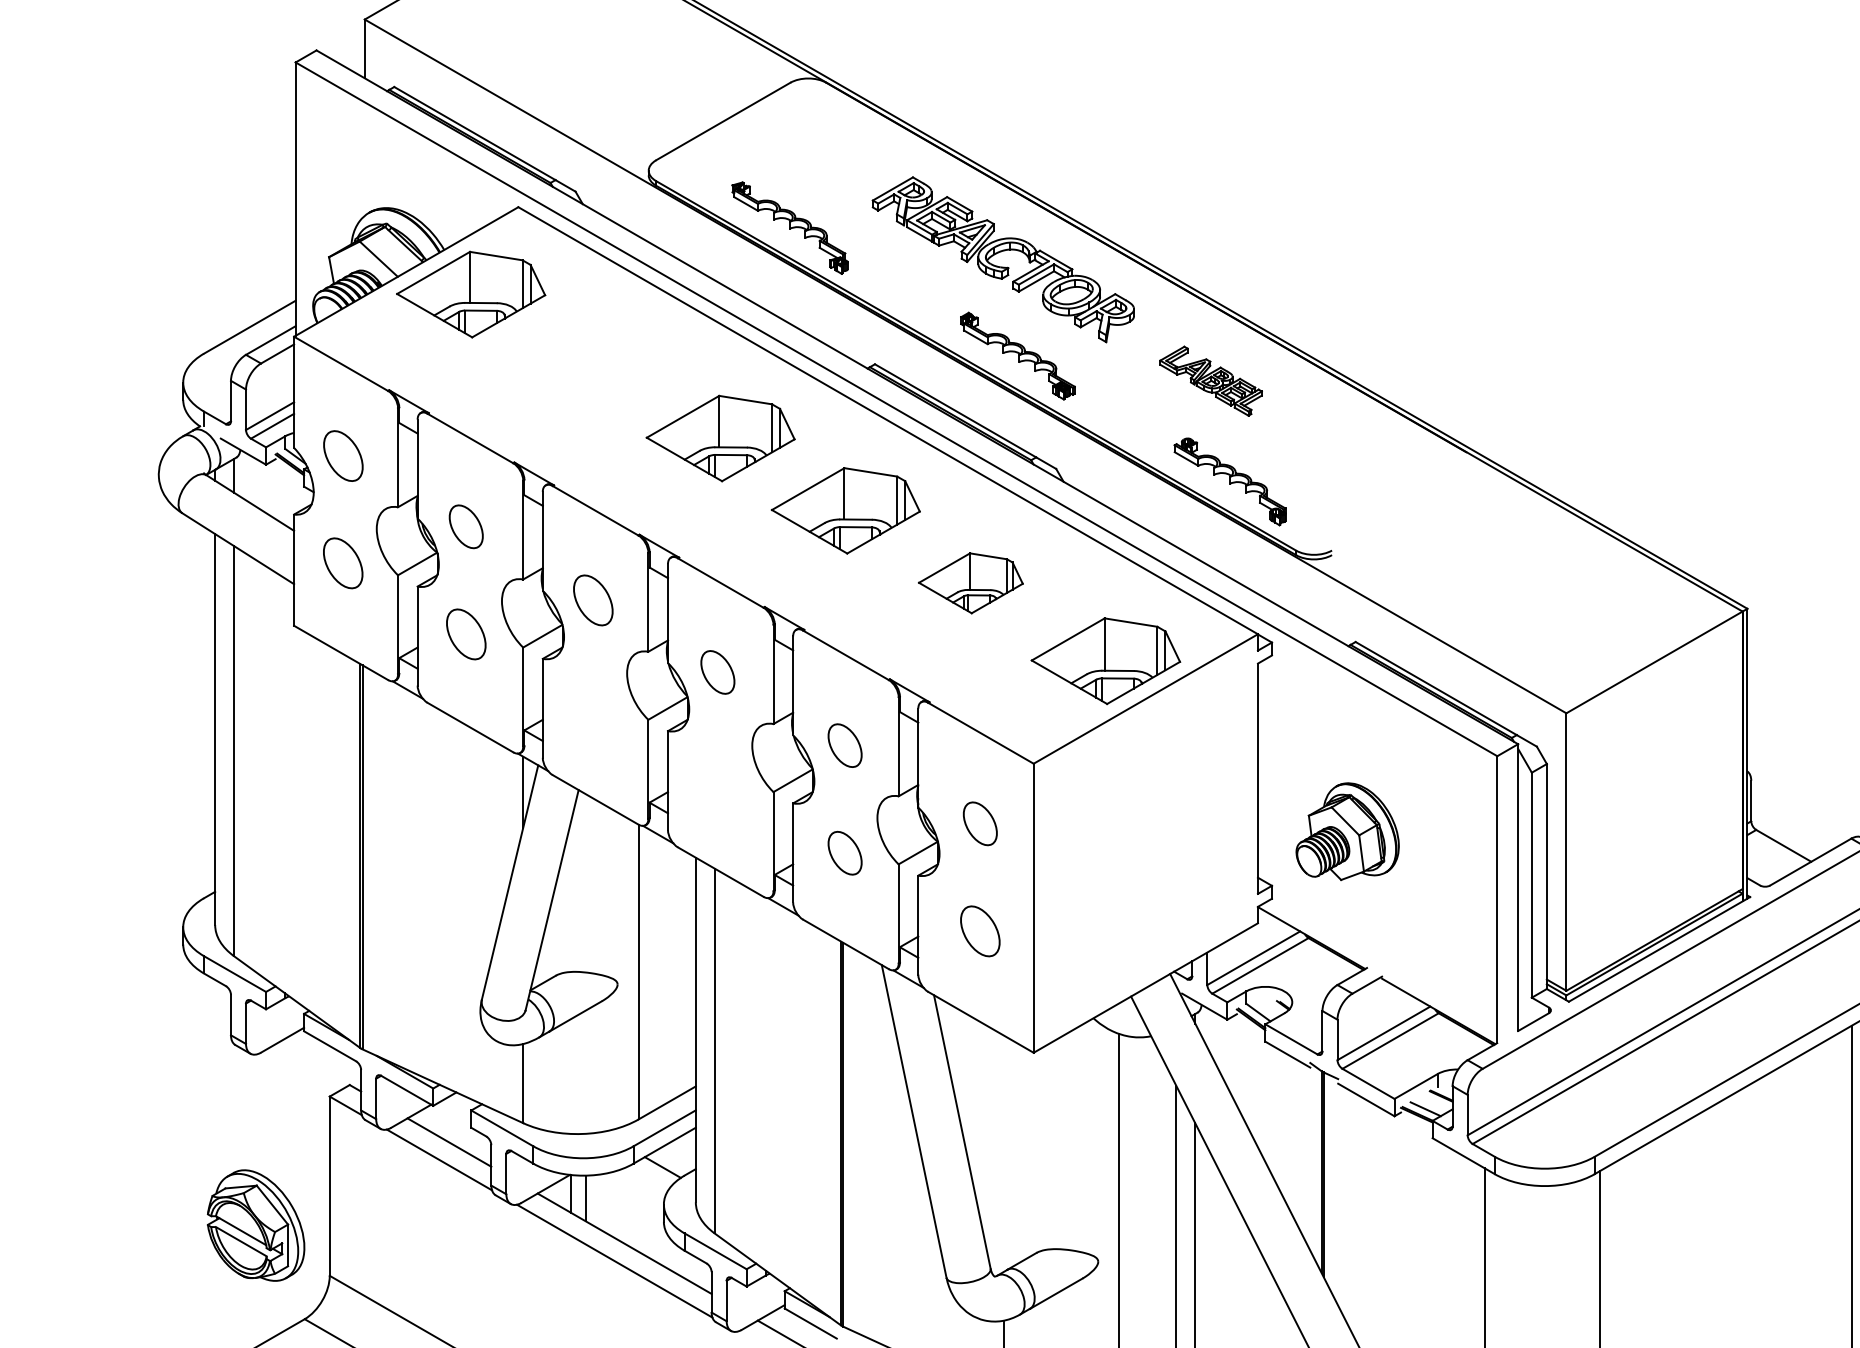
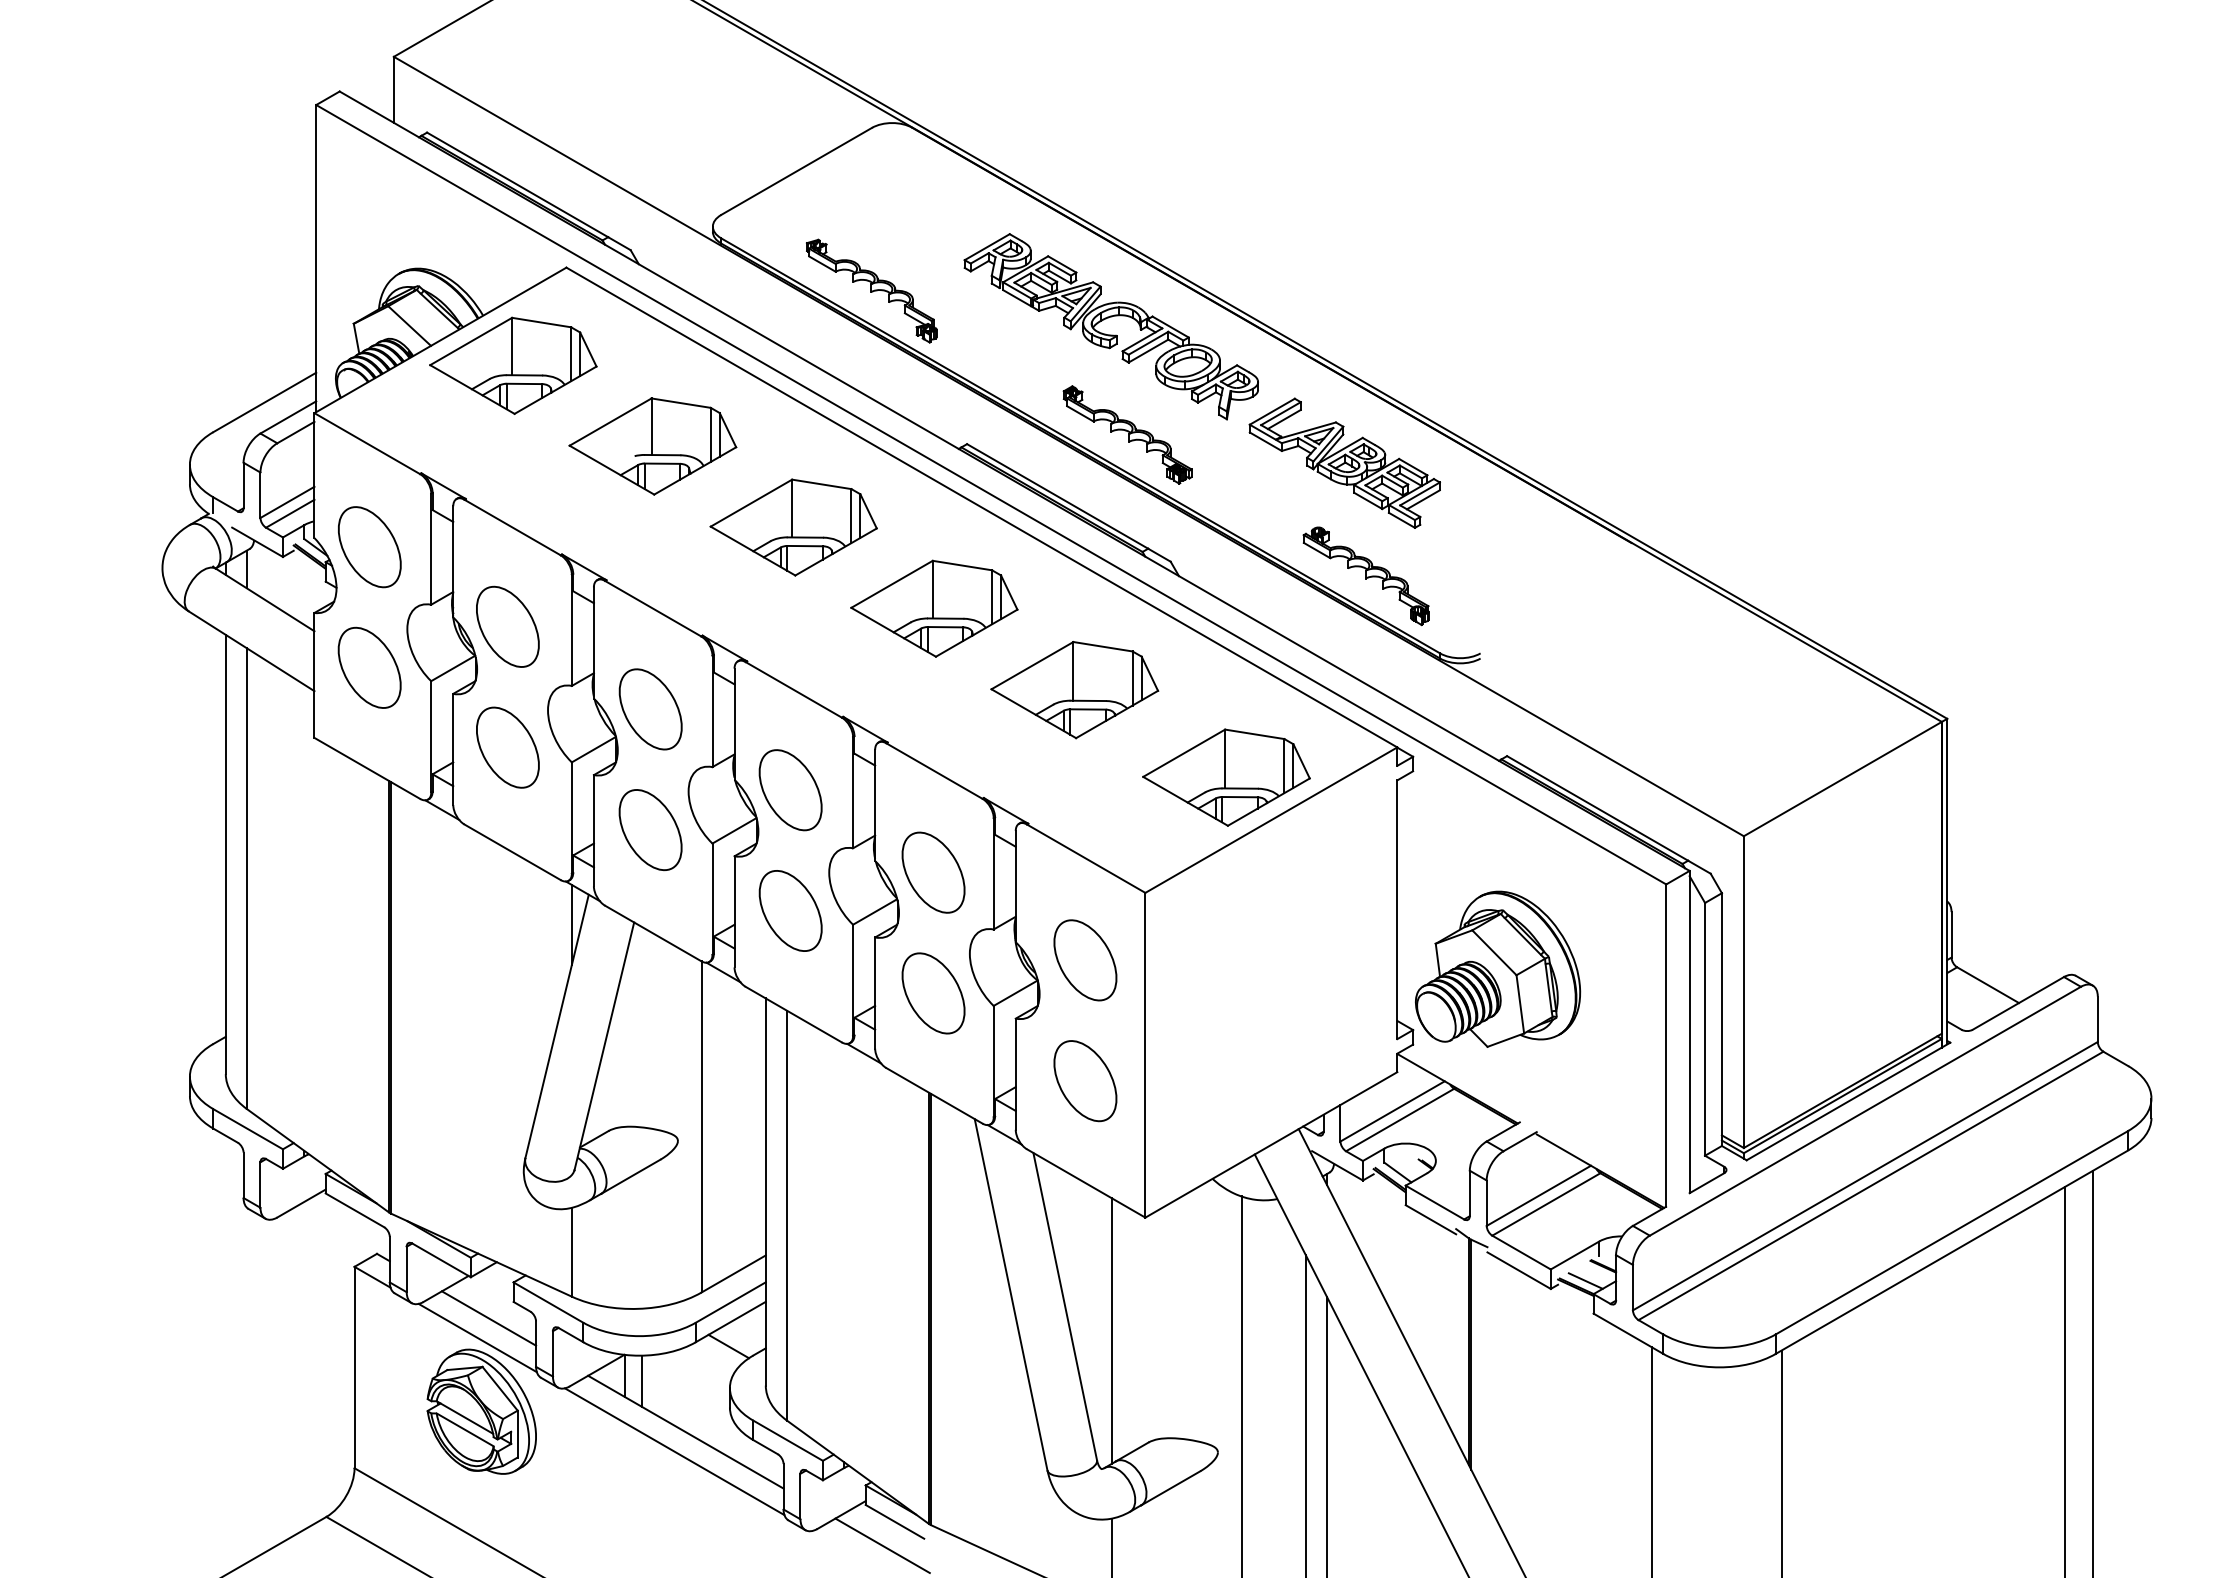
part: (594, 366) -> (652, 446), added
part: (1210, 380) -> (1344, 462), size x1.67
part: (343, 456) -> (369, 547), size x1.43
part: (465, 526) -> (507, 626), size x1.67
part: (343, 563) -> (369, 667), size x1.43
part: (970, 583) -> (1074, 690), size x1.43
part: (593, 600) -> (650, 709), size x1.43
part: (465, 634) -> (507, 747), size x1.43
part: (717, 672) -> (790, 790), size x1.67
part: (593, 708) -> (650, 830), added
part: (845, 745) -> (933, 872), size x1.67
part: (717, 779) -> (790, 910), added
part: (980, 823) -> (1085, 960), size x1.67
part: (1347, 831) -> (1498, 968), size x1.43
part: (845, 853) -> (933, 993), size x1.67
part: (980, 931) -> (1085, 1081), size x1.43
line: (1003, 1153) -> (1111, 1330), added
part: (255, 1225) -> (481, 1411), moved

